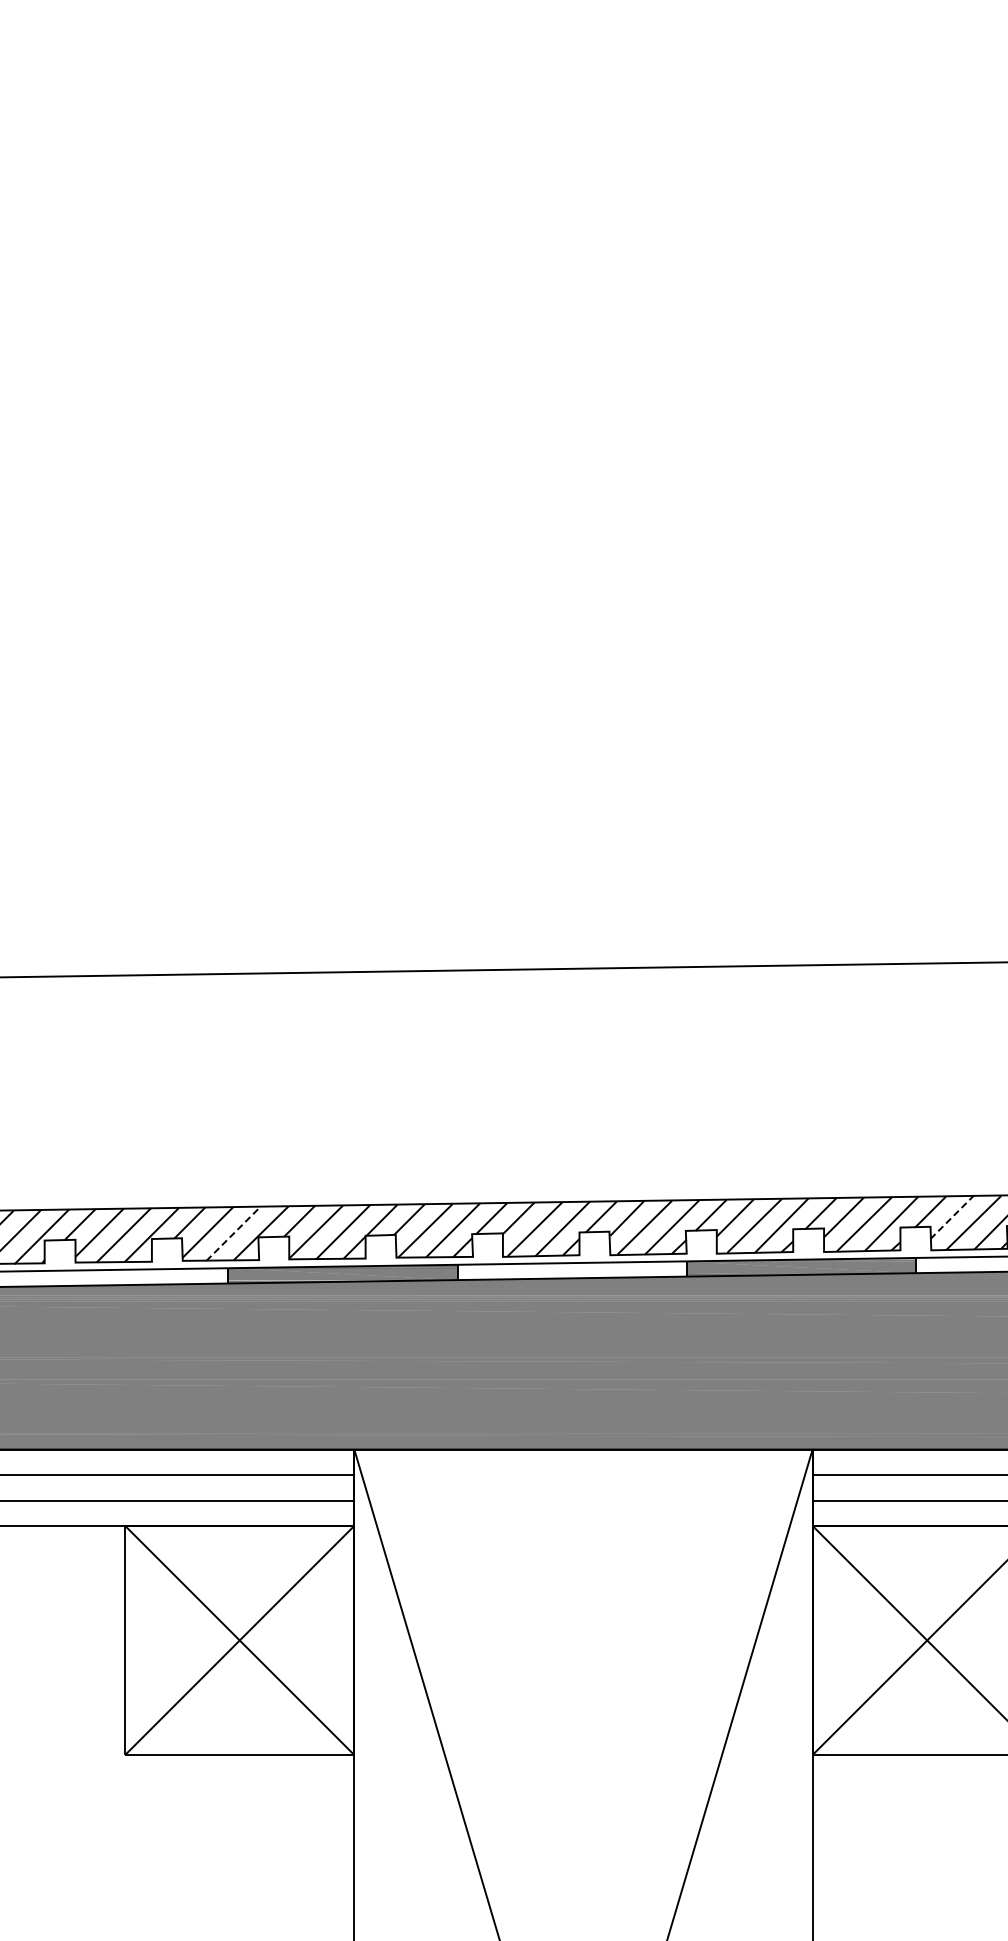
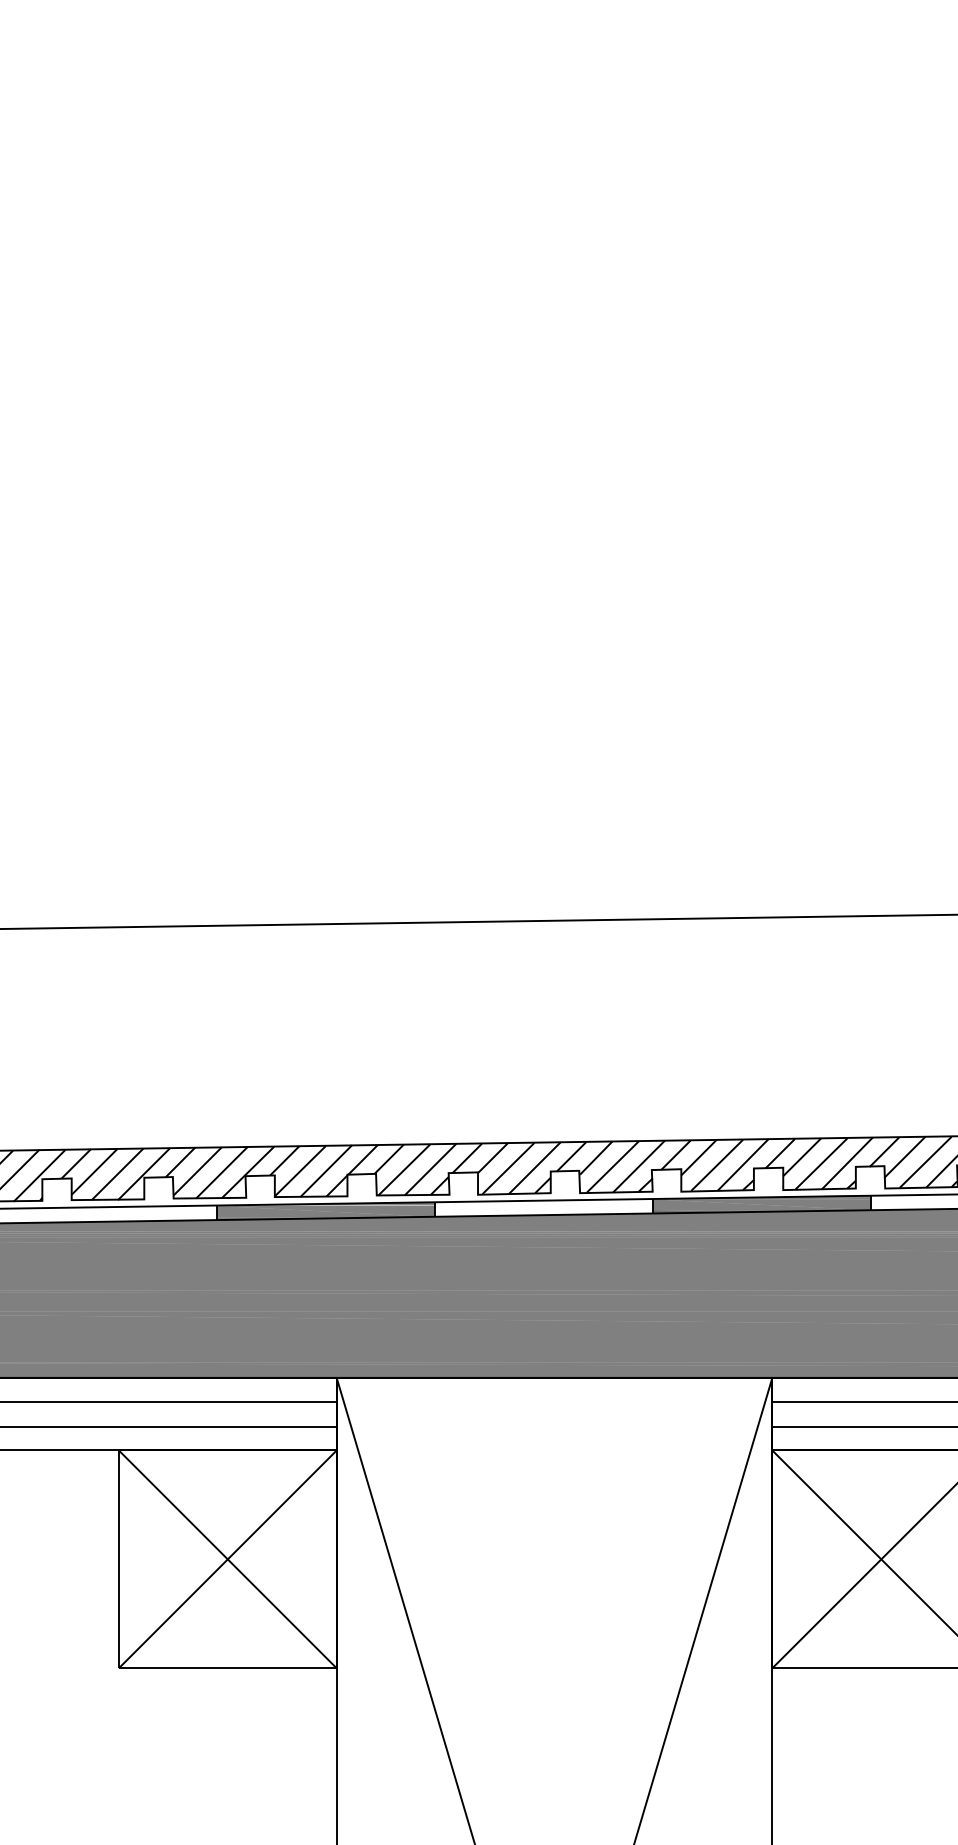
line: (952, 1217) -> (905, 1157), dashed -> solid
line: (233, 1233) -> (221, 1172), dashed -> solid

